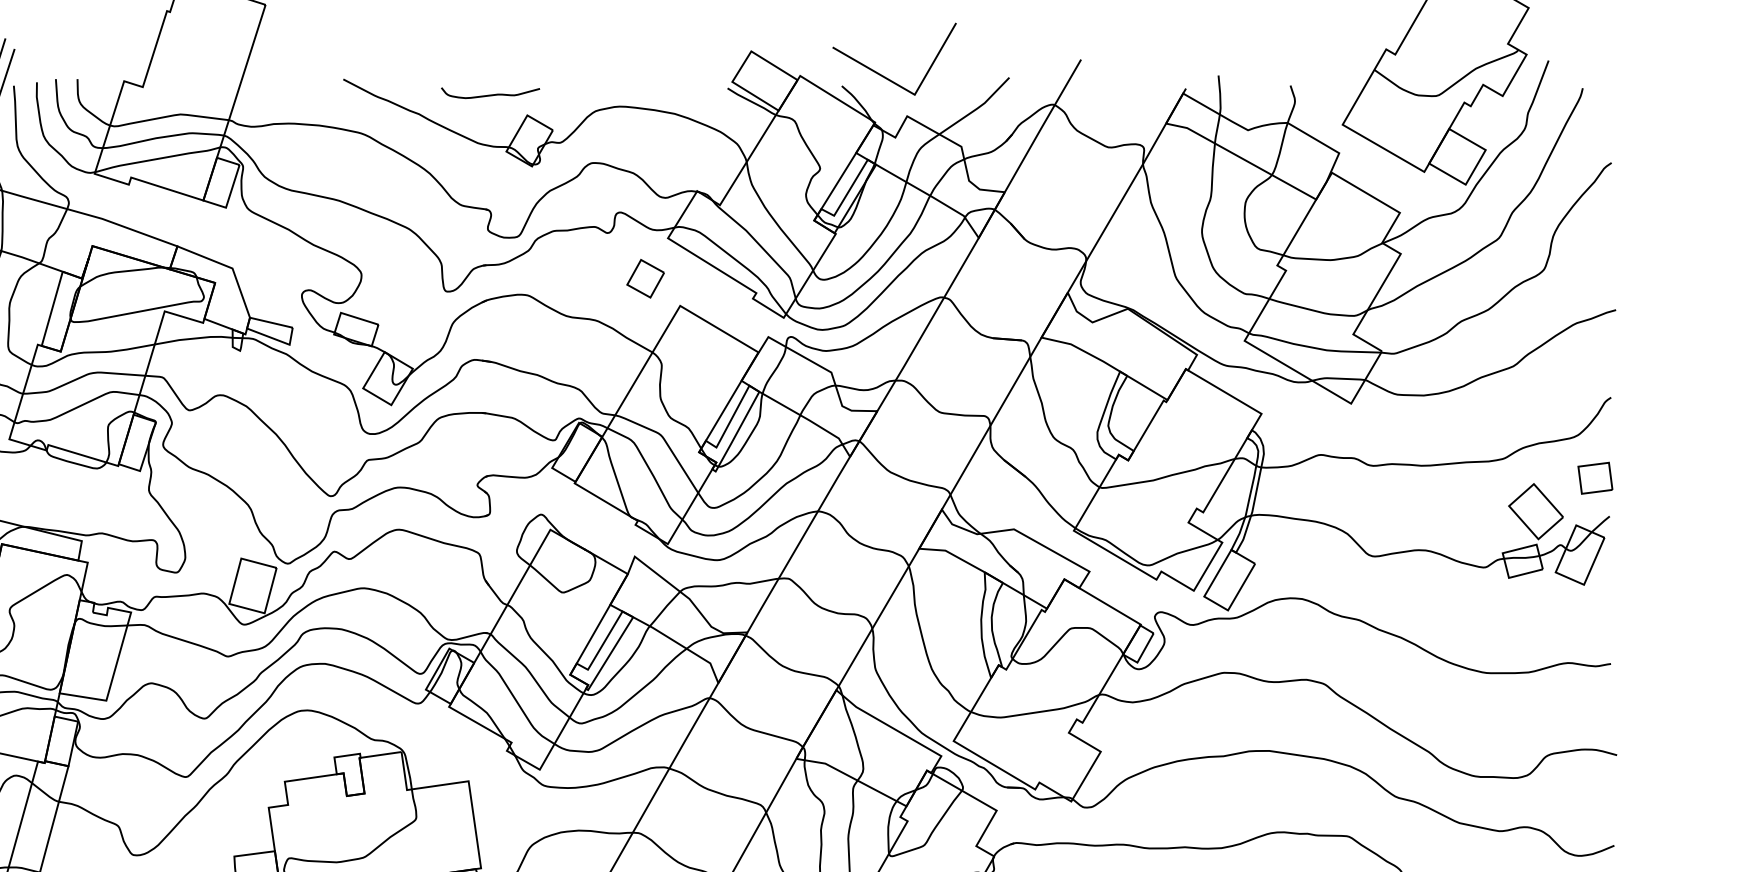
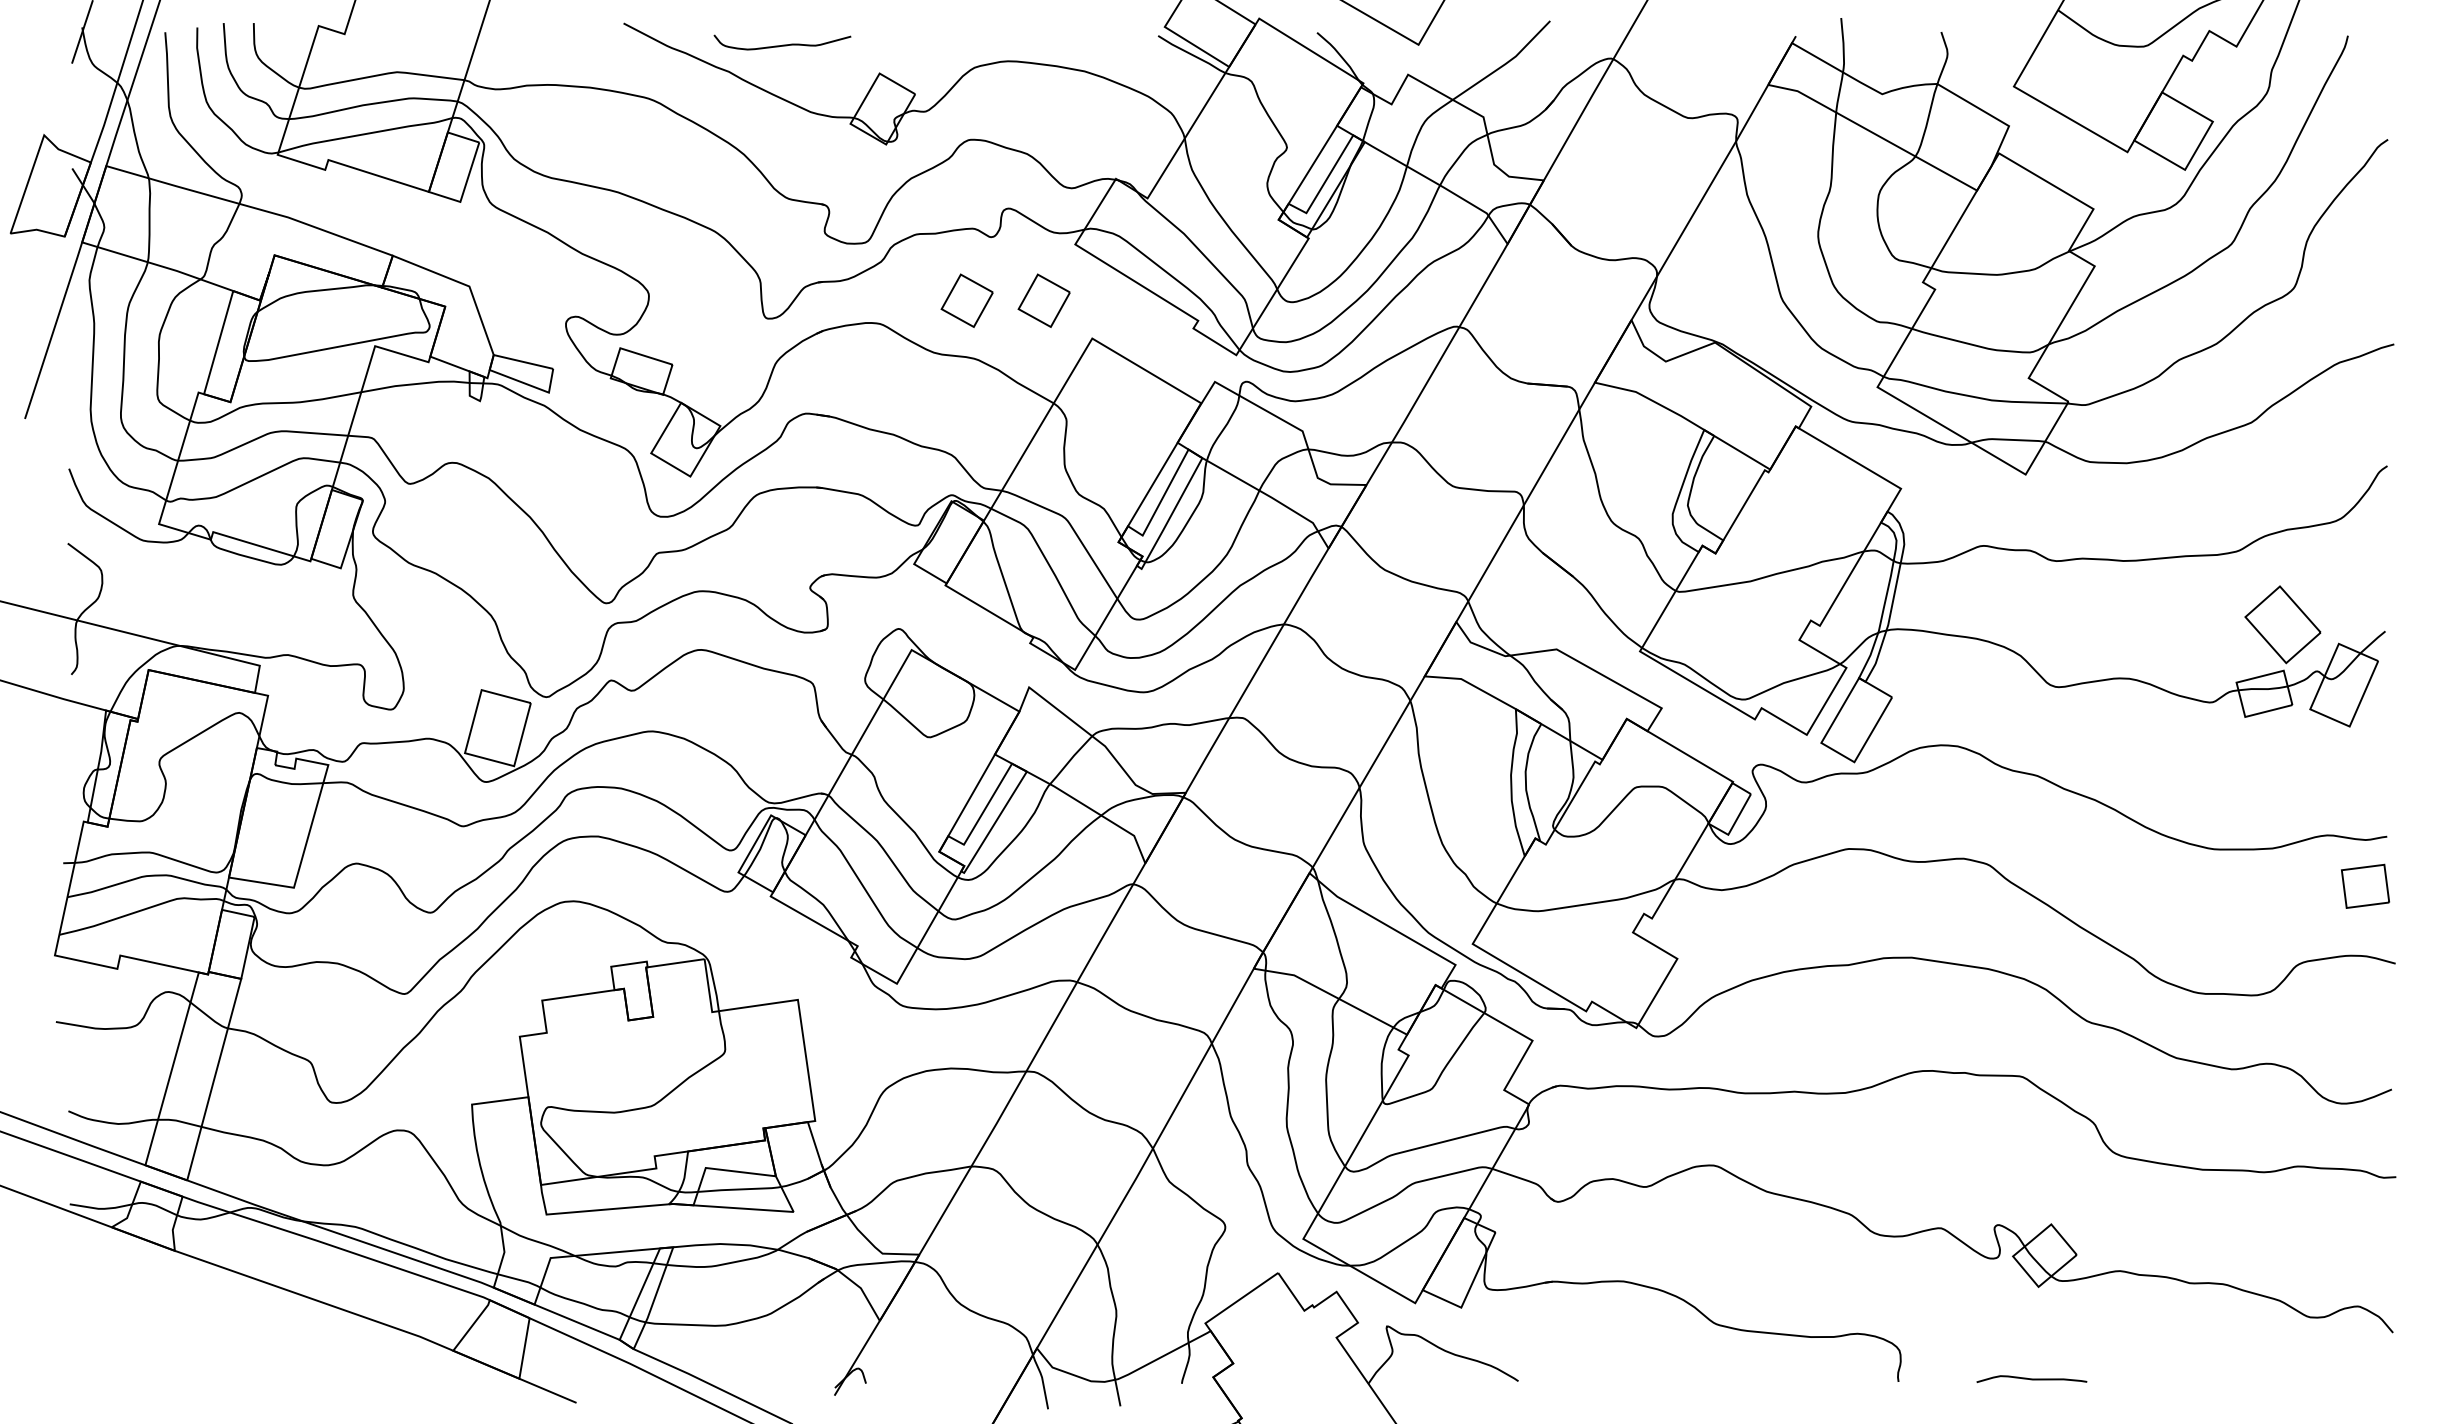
curve: (490, 94) -> (782, 44), moved
part: (589, 278) -> (966, 300), added
part: (1595, 477) -> (2365, 885), moved

